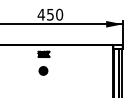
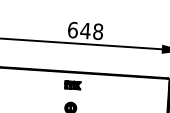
text: (50, 14) -> (85, 30), 450 -> 648

